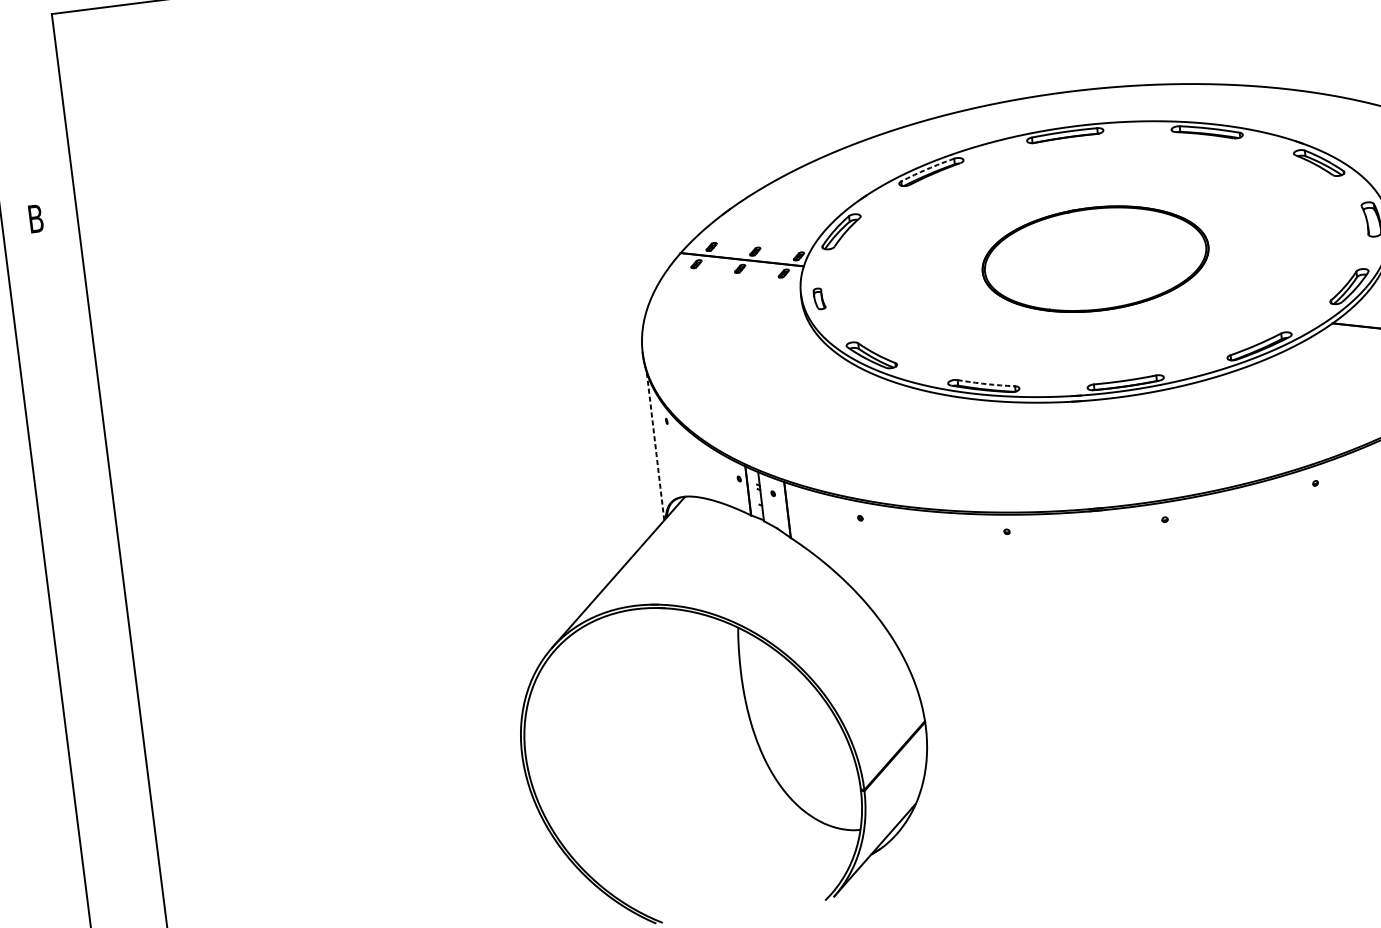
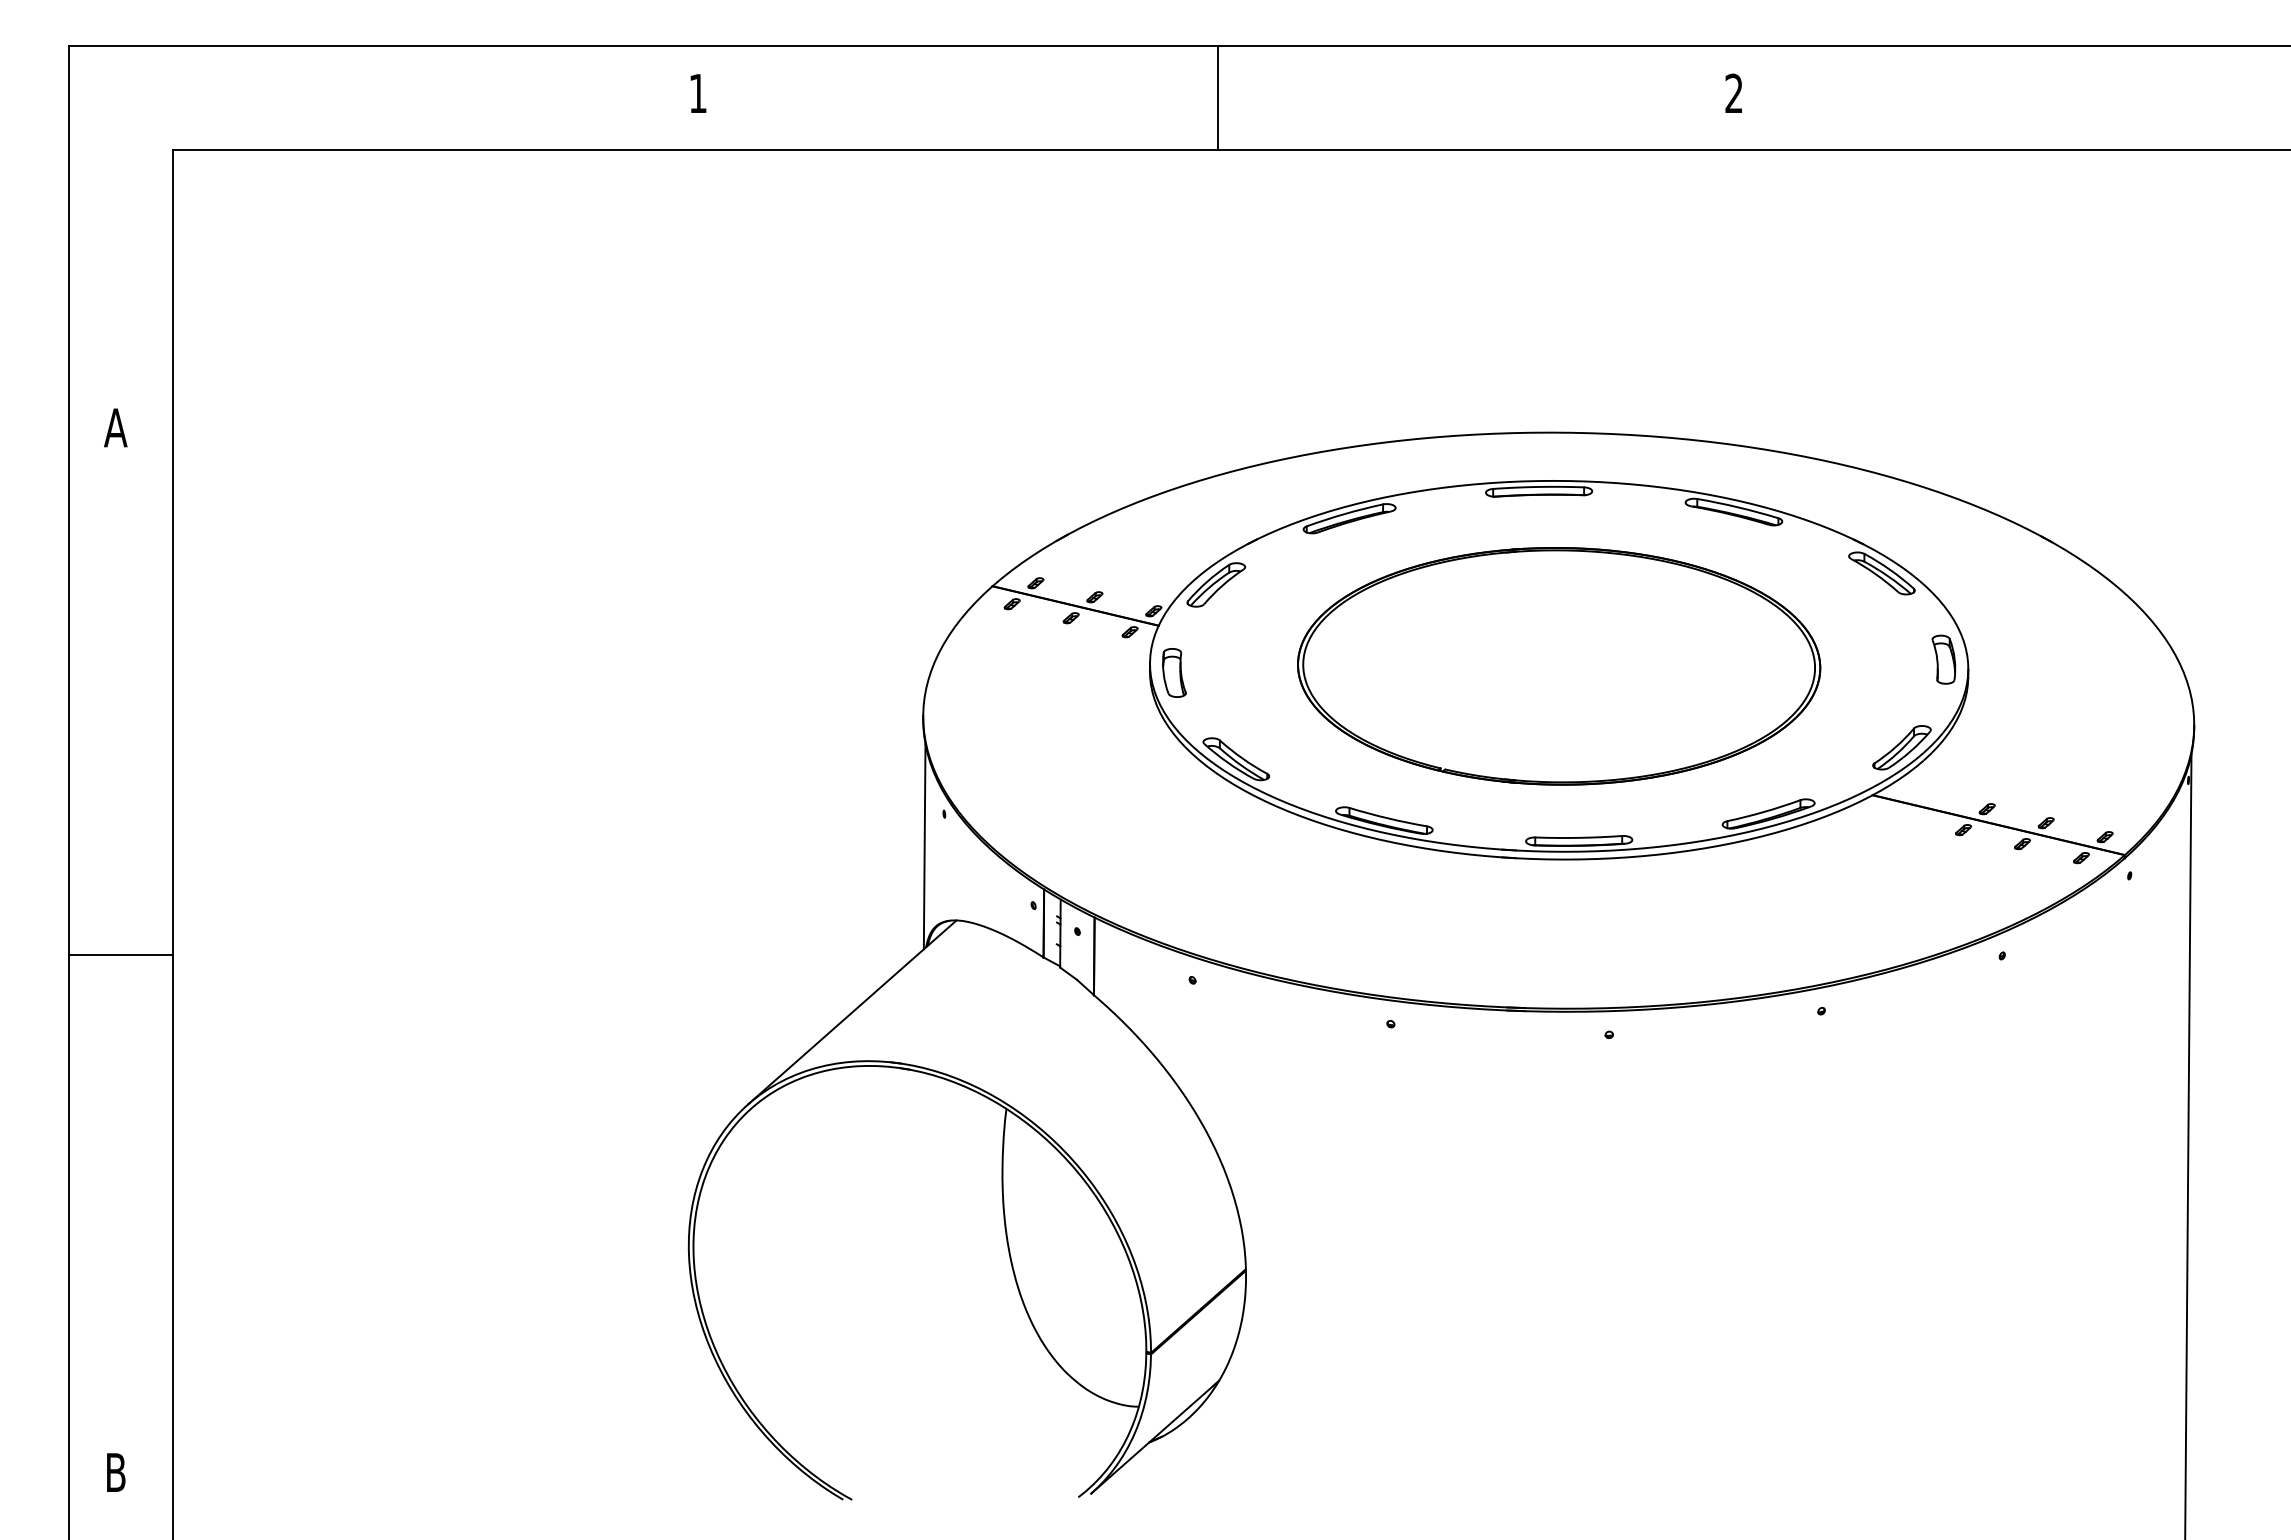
arc: (927, 169) -> (1344, 514), dashed -> solid
text: (35, 218) -> (115, 427), B -> A
part: (1095, 259) -> (1559, 666), size x1.67
part: (819, 298) -> (1174, 672), size x1.67
arc: (985, 384) -> (1387, 818), dashed -> solid
line: (655, 447) -> (924, 847), dashed -> solid
line: (87, 597) -> (120, 954), added

